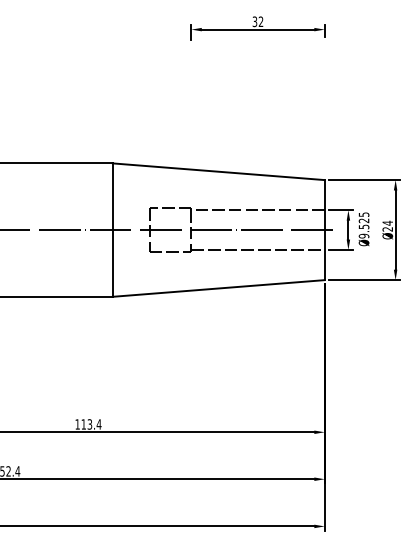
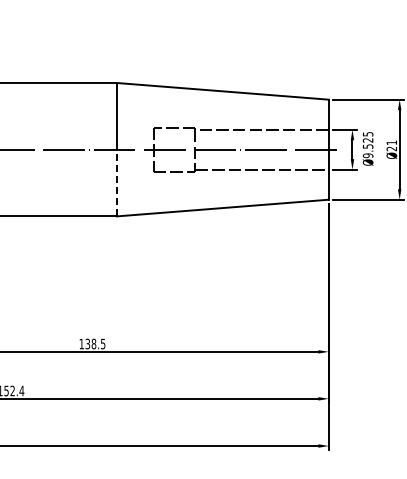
text: (387, 222) -> (391, 142), 24 -> 21
line: (112, 262) -> (116, 182), solid -> dashed
text: (91, 424) -> (95, 344), 113.4 -> 138.5

